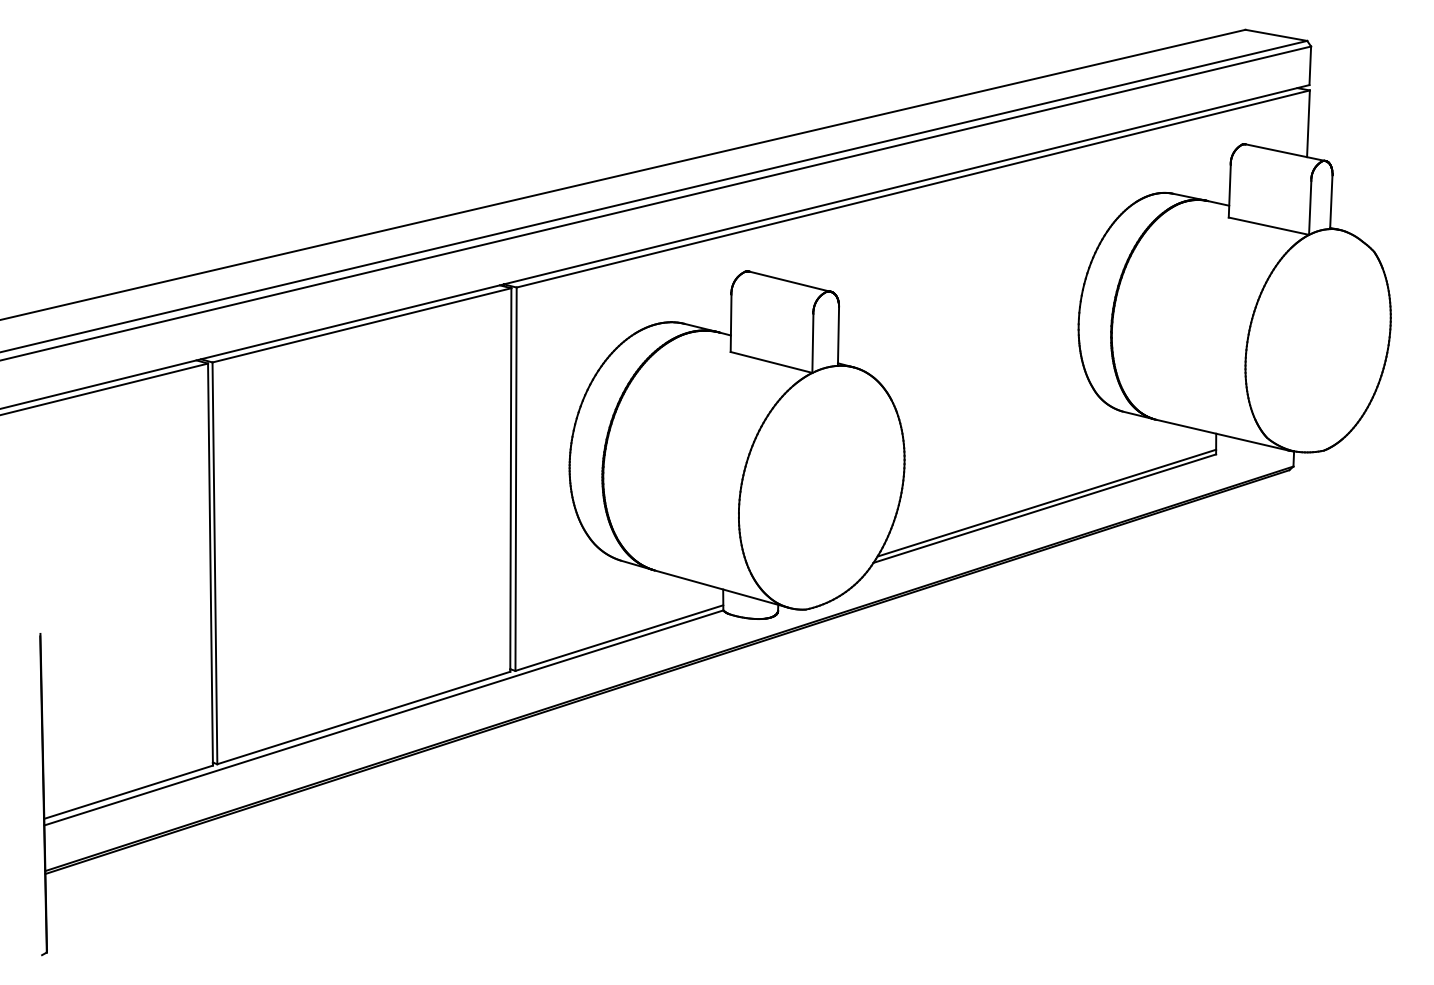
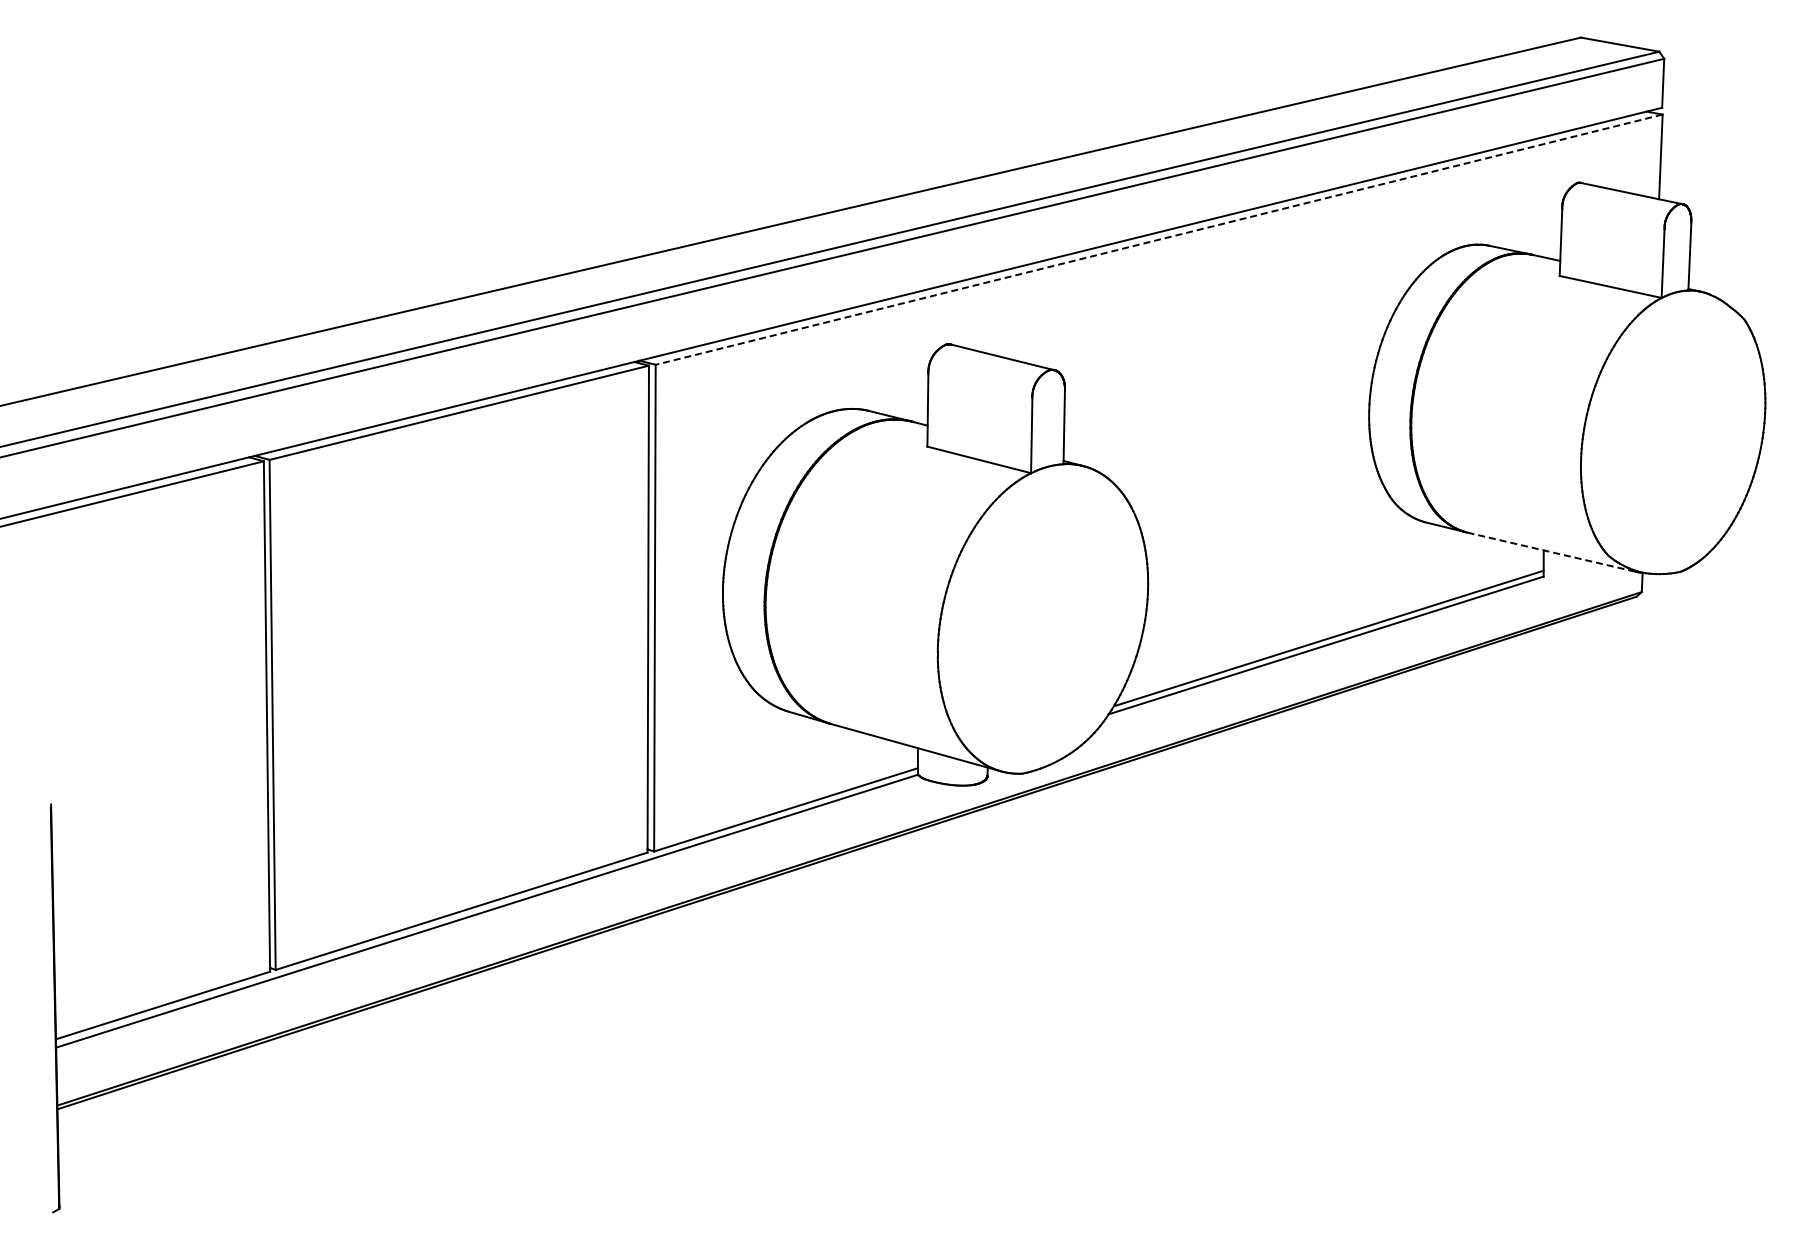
line: (913, 188) -> (1159, 239), solid -> dashed
line: (1221, 435) -> (1550, 552), solid -> dashed

